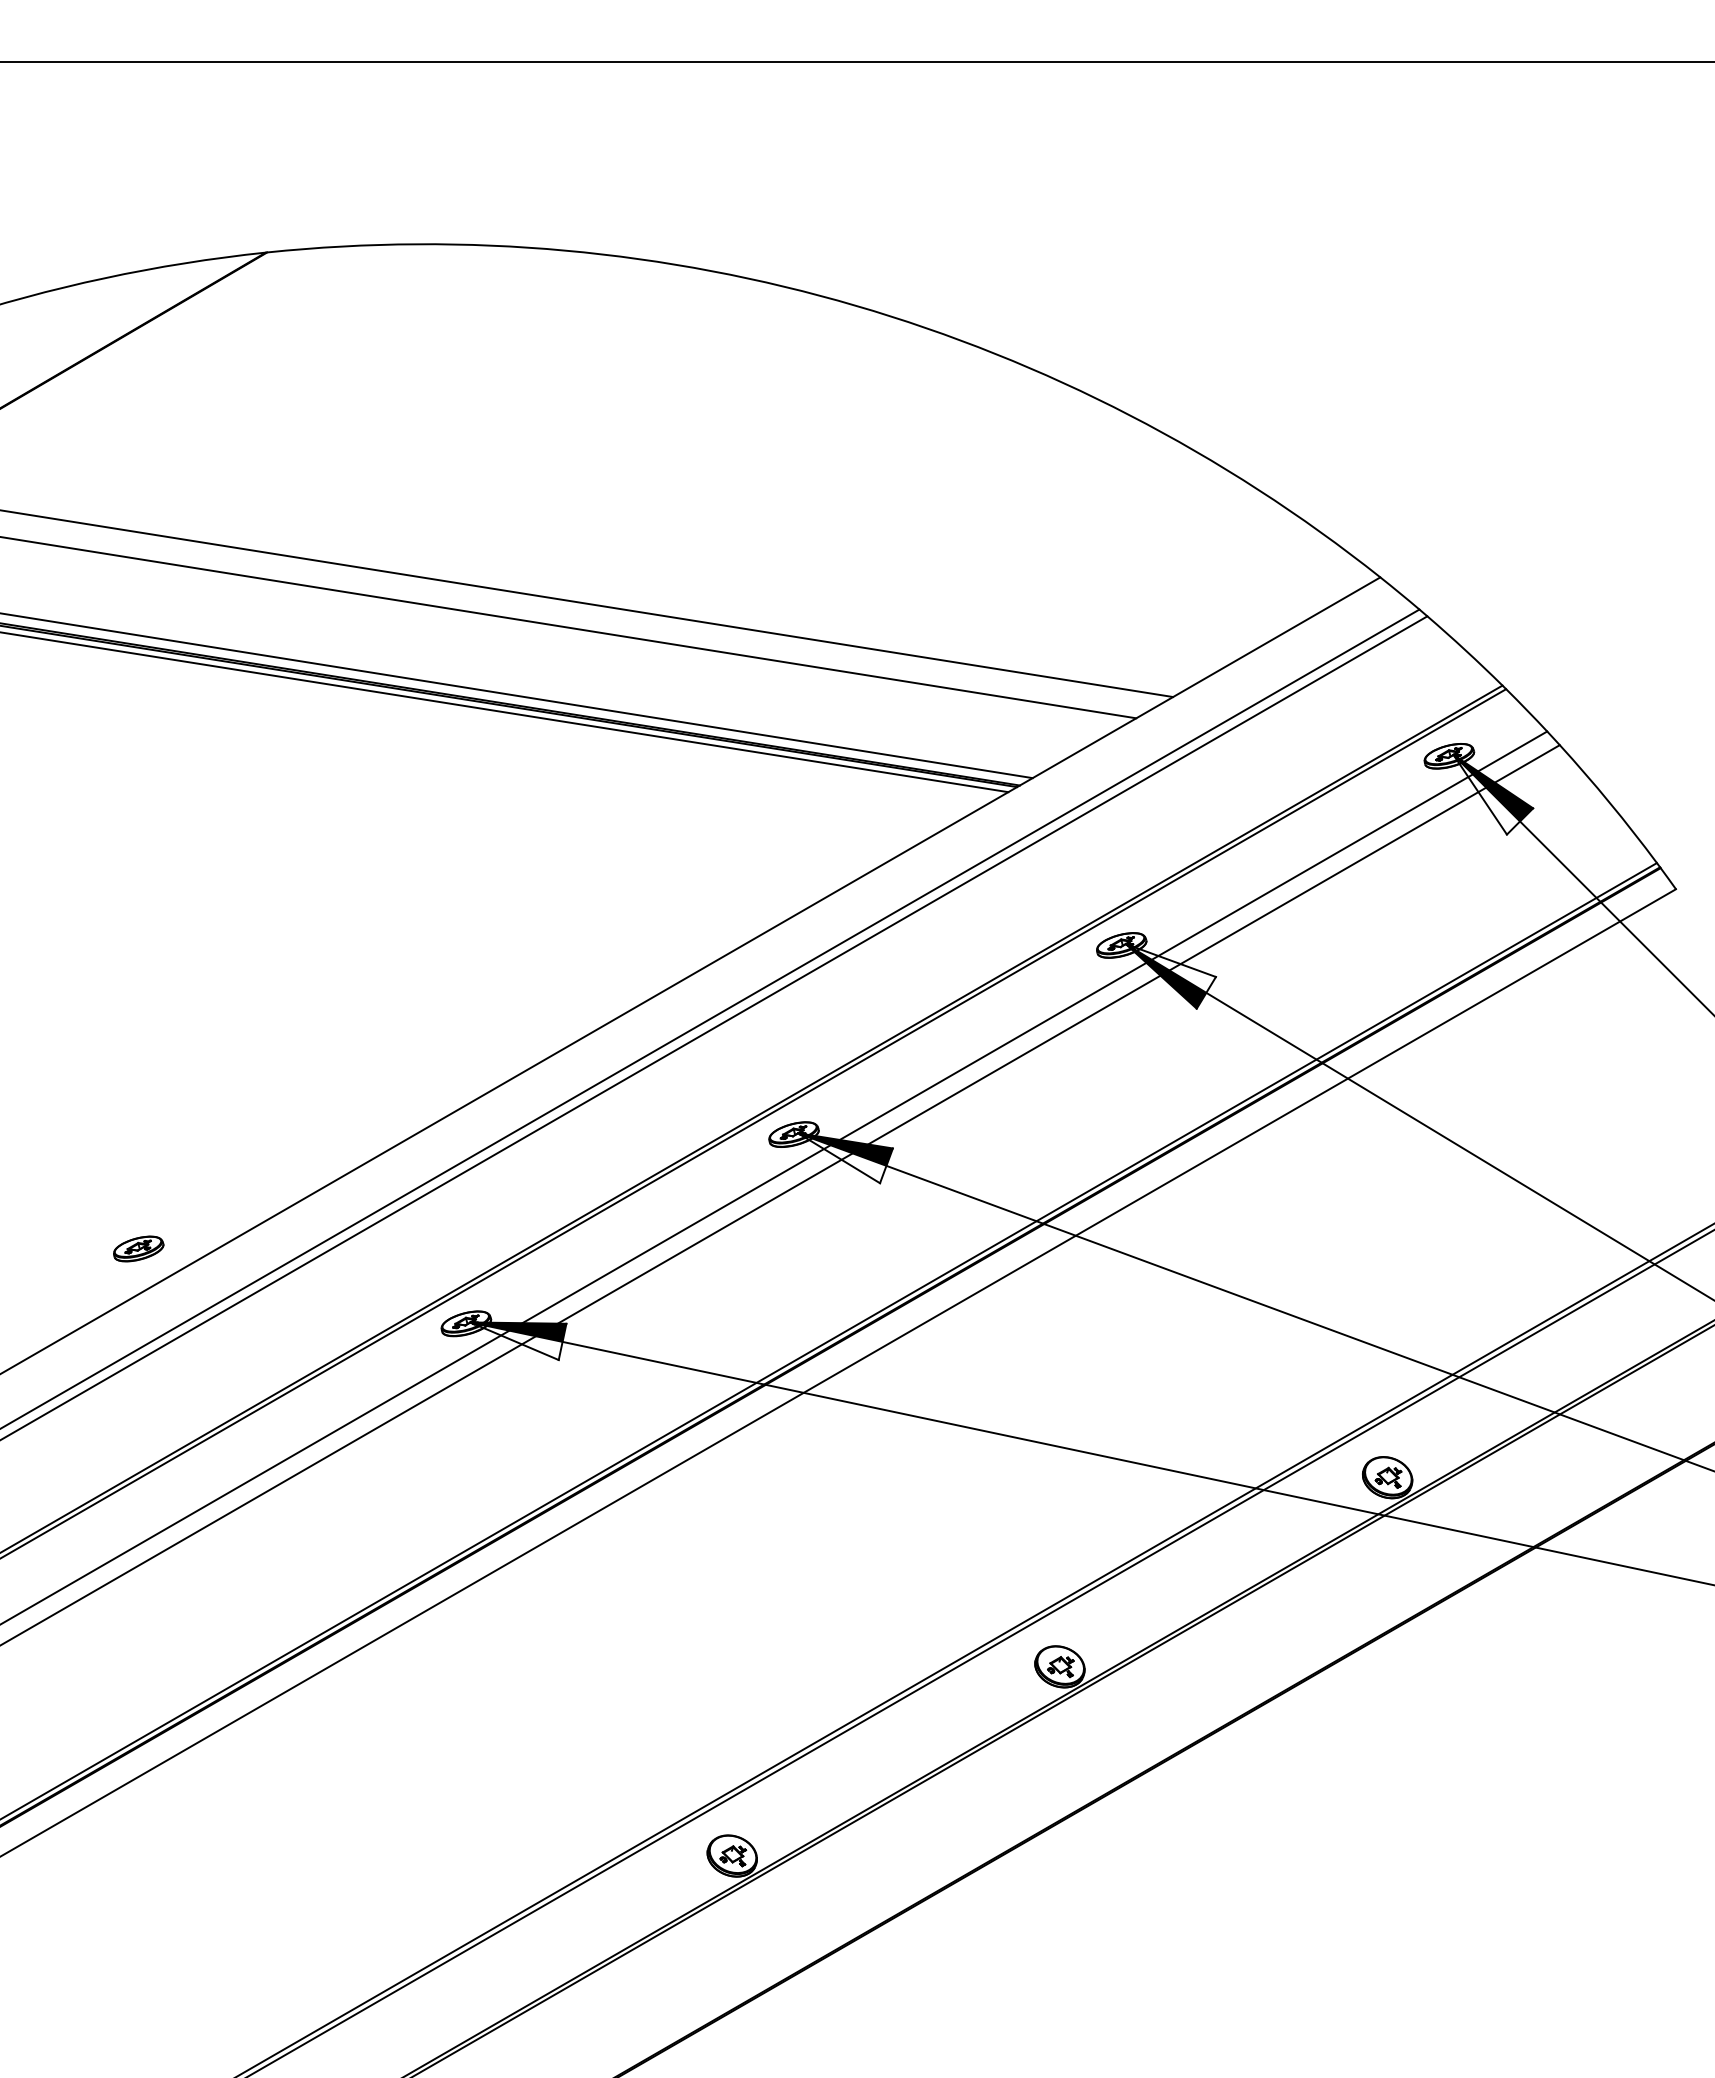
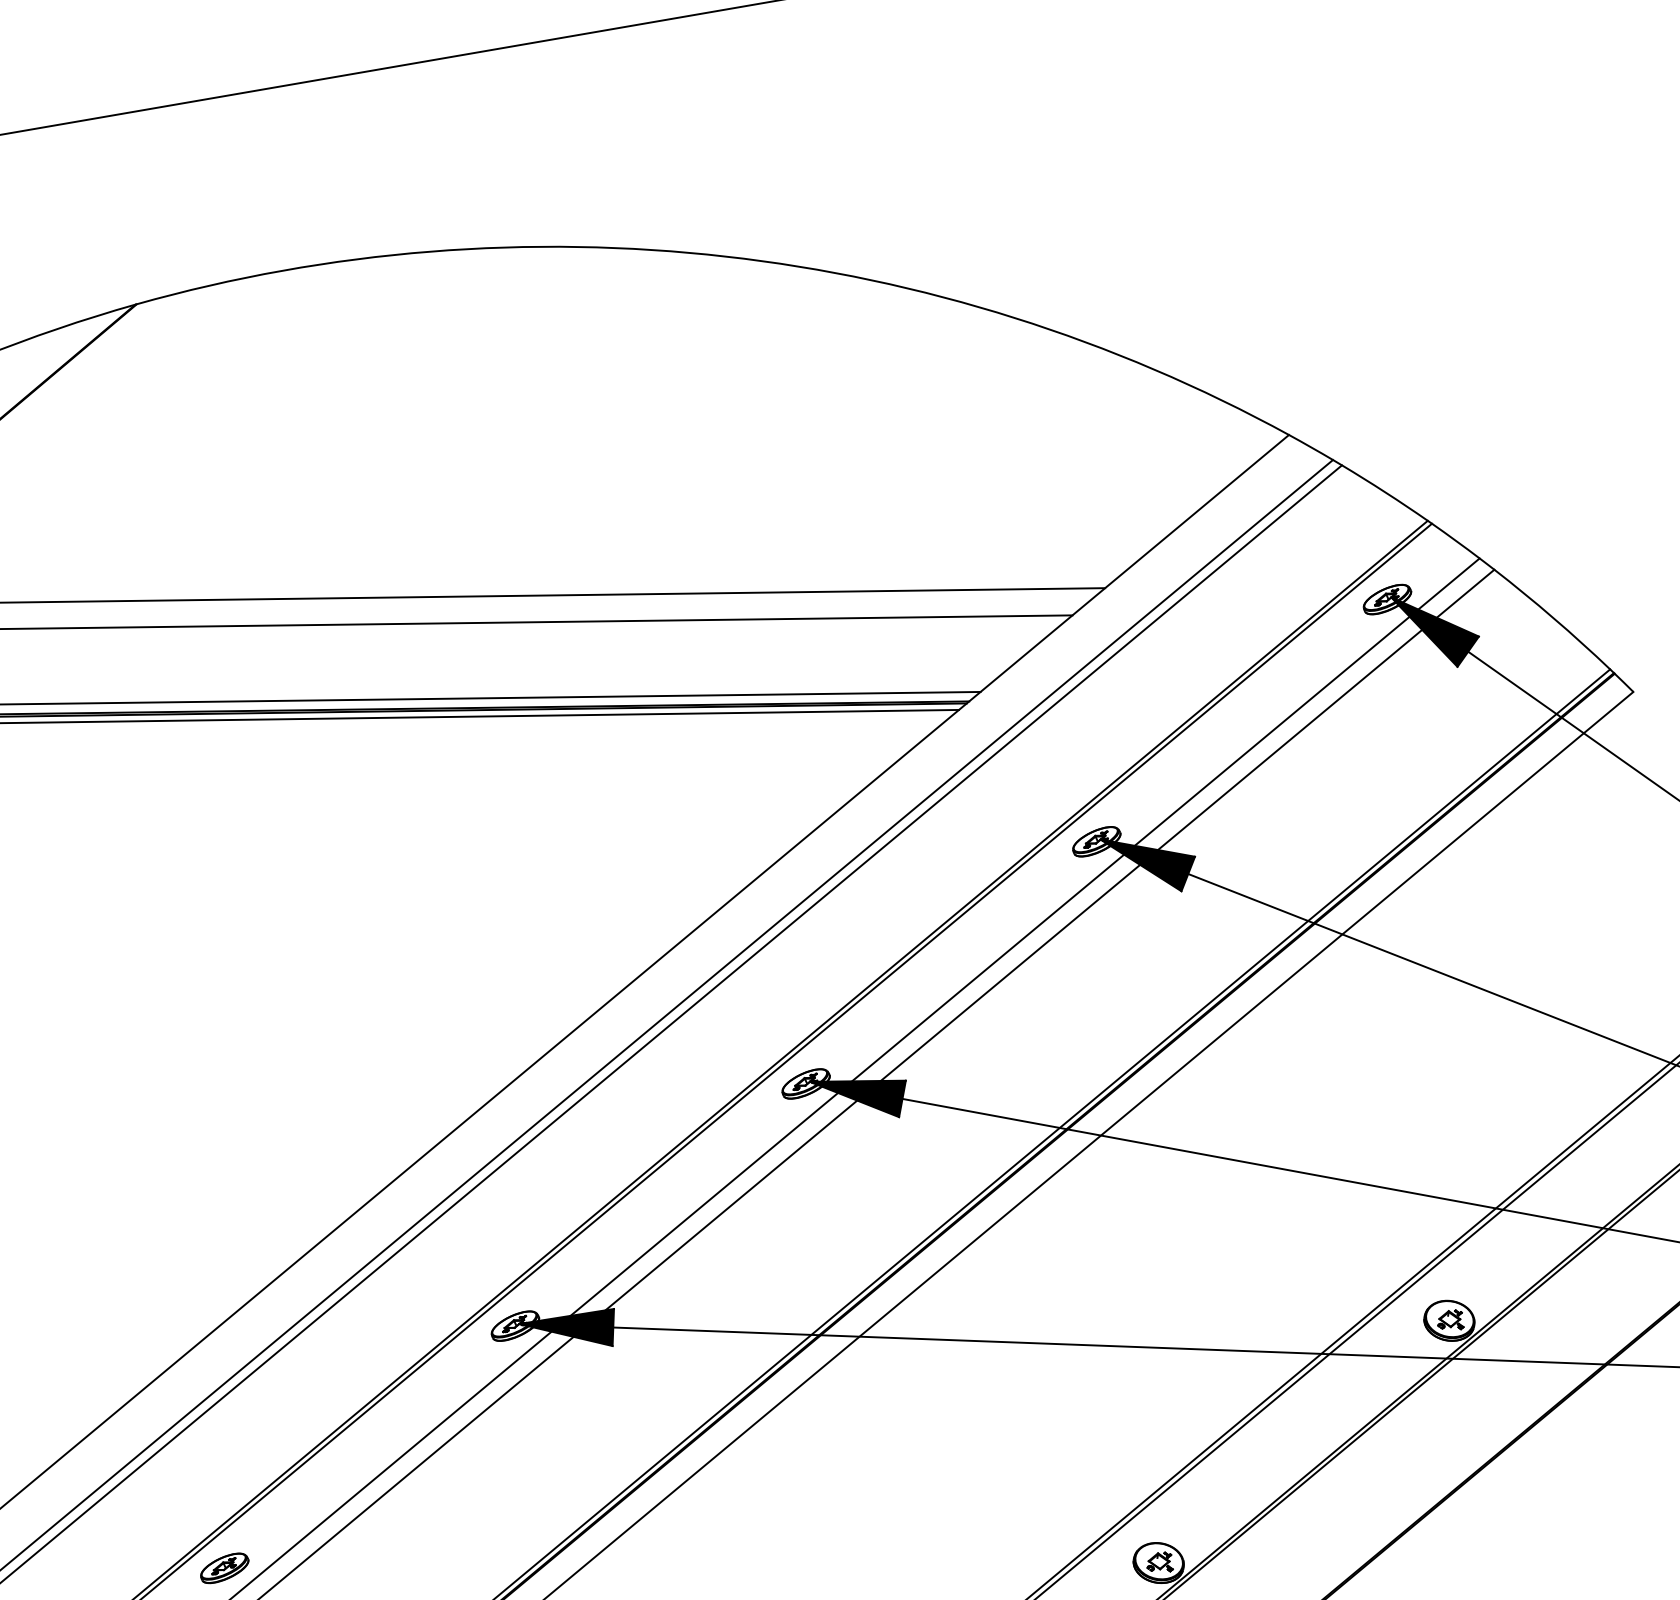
fill: (1486, 794) -> (1430, 630), added
fill: (1170, 968) -> (1148, 856), added
fill: (842, 1158) -> (857, 1099), added
part: (138, 1248) -> (224, 1567), moved
fill: (516, 1341) -> (567, 1334), added

